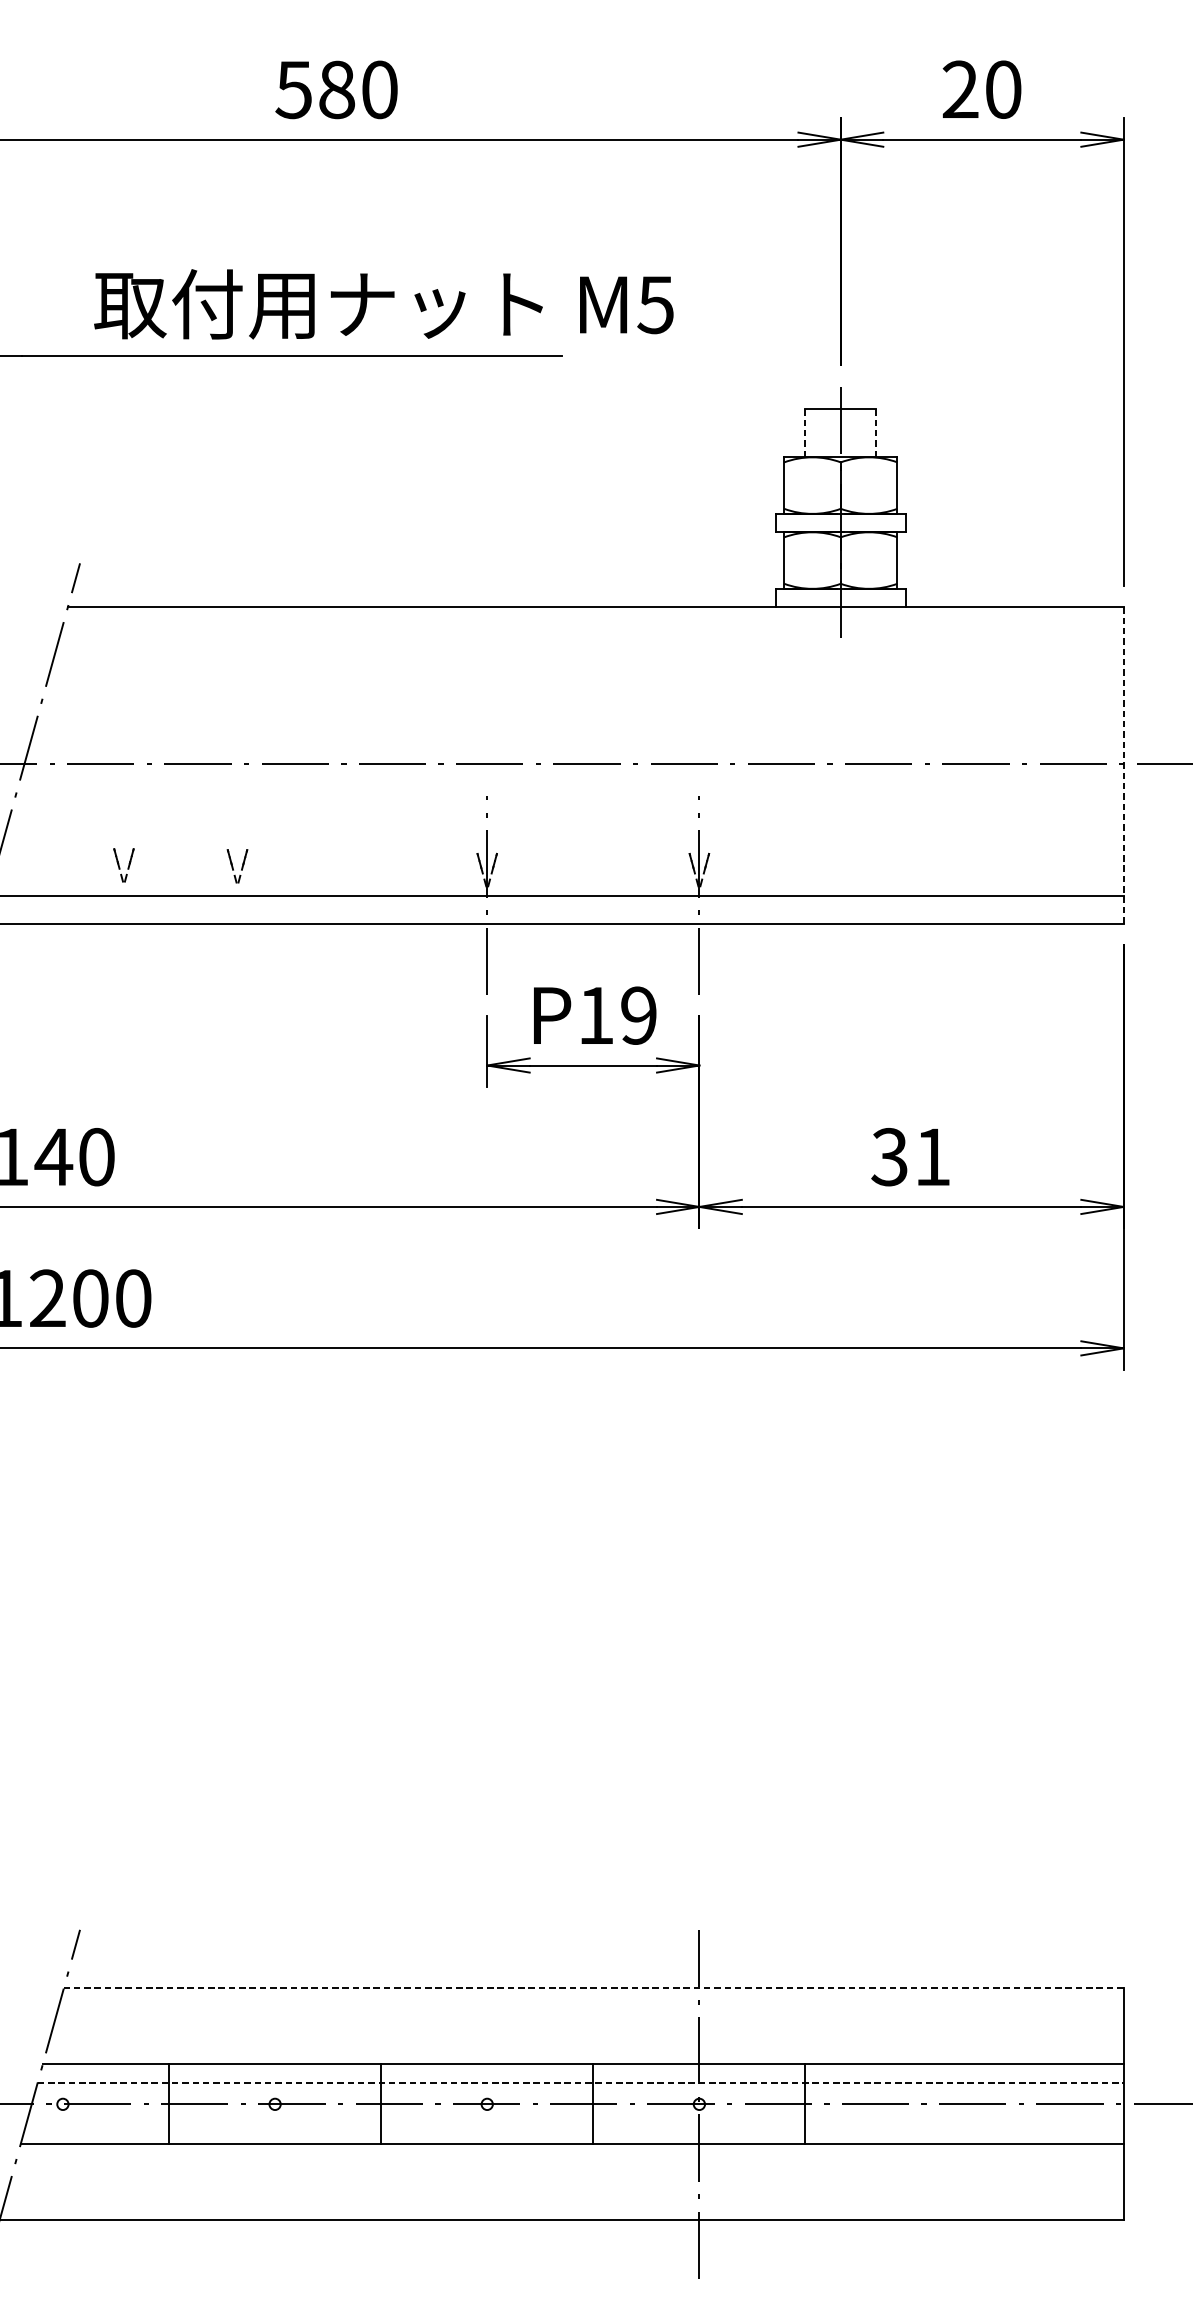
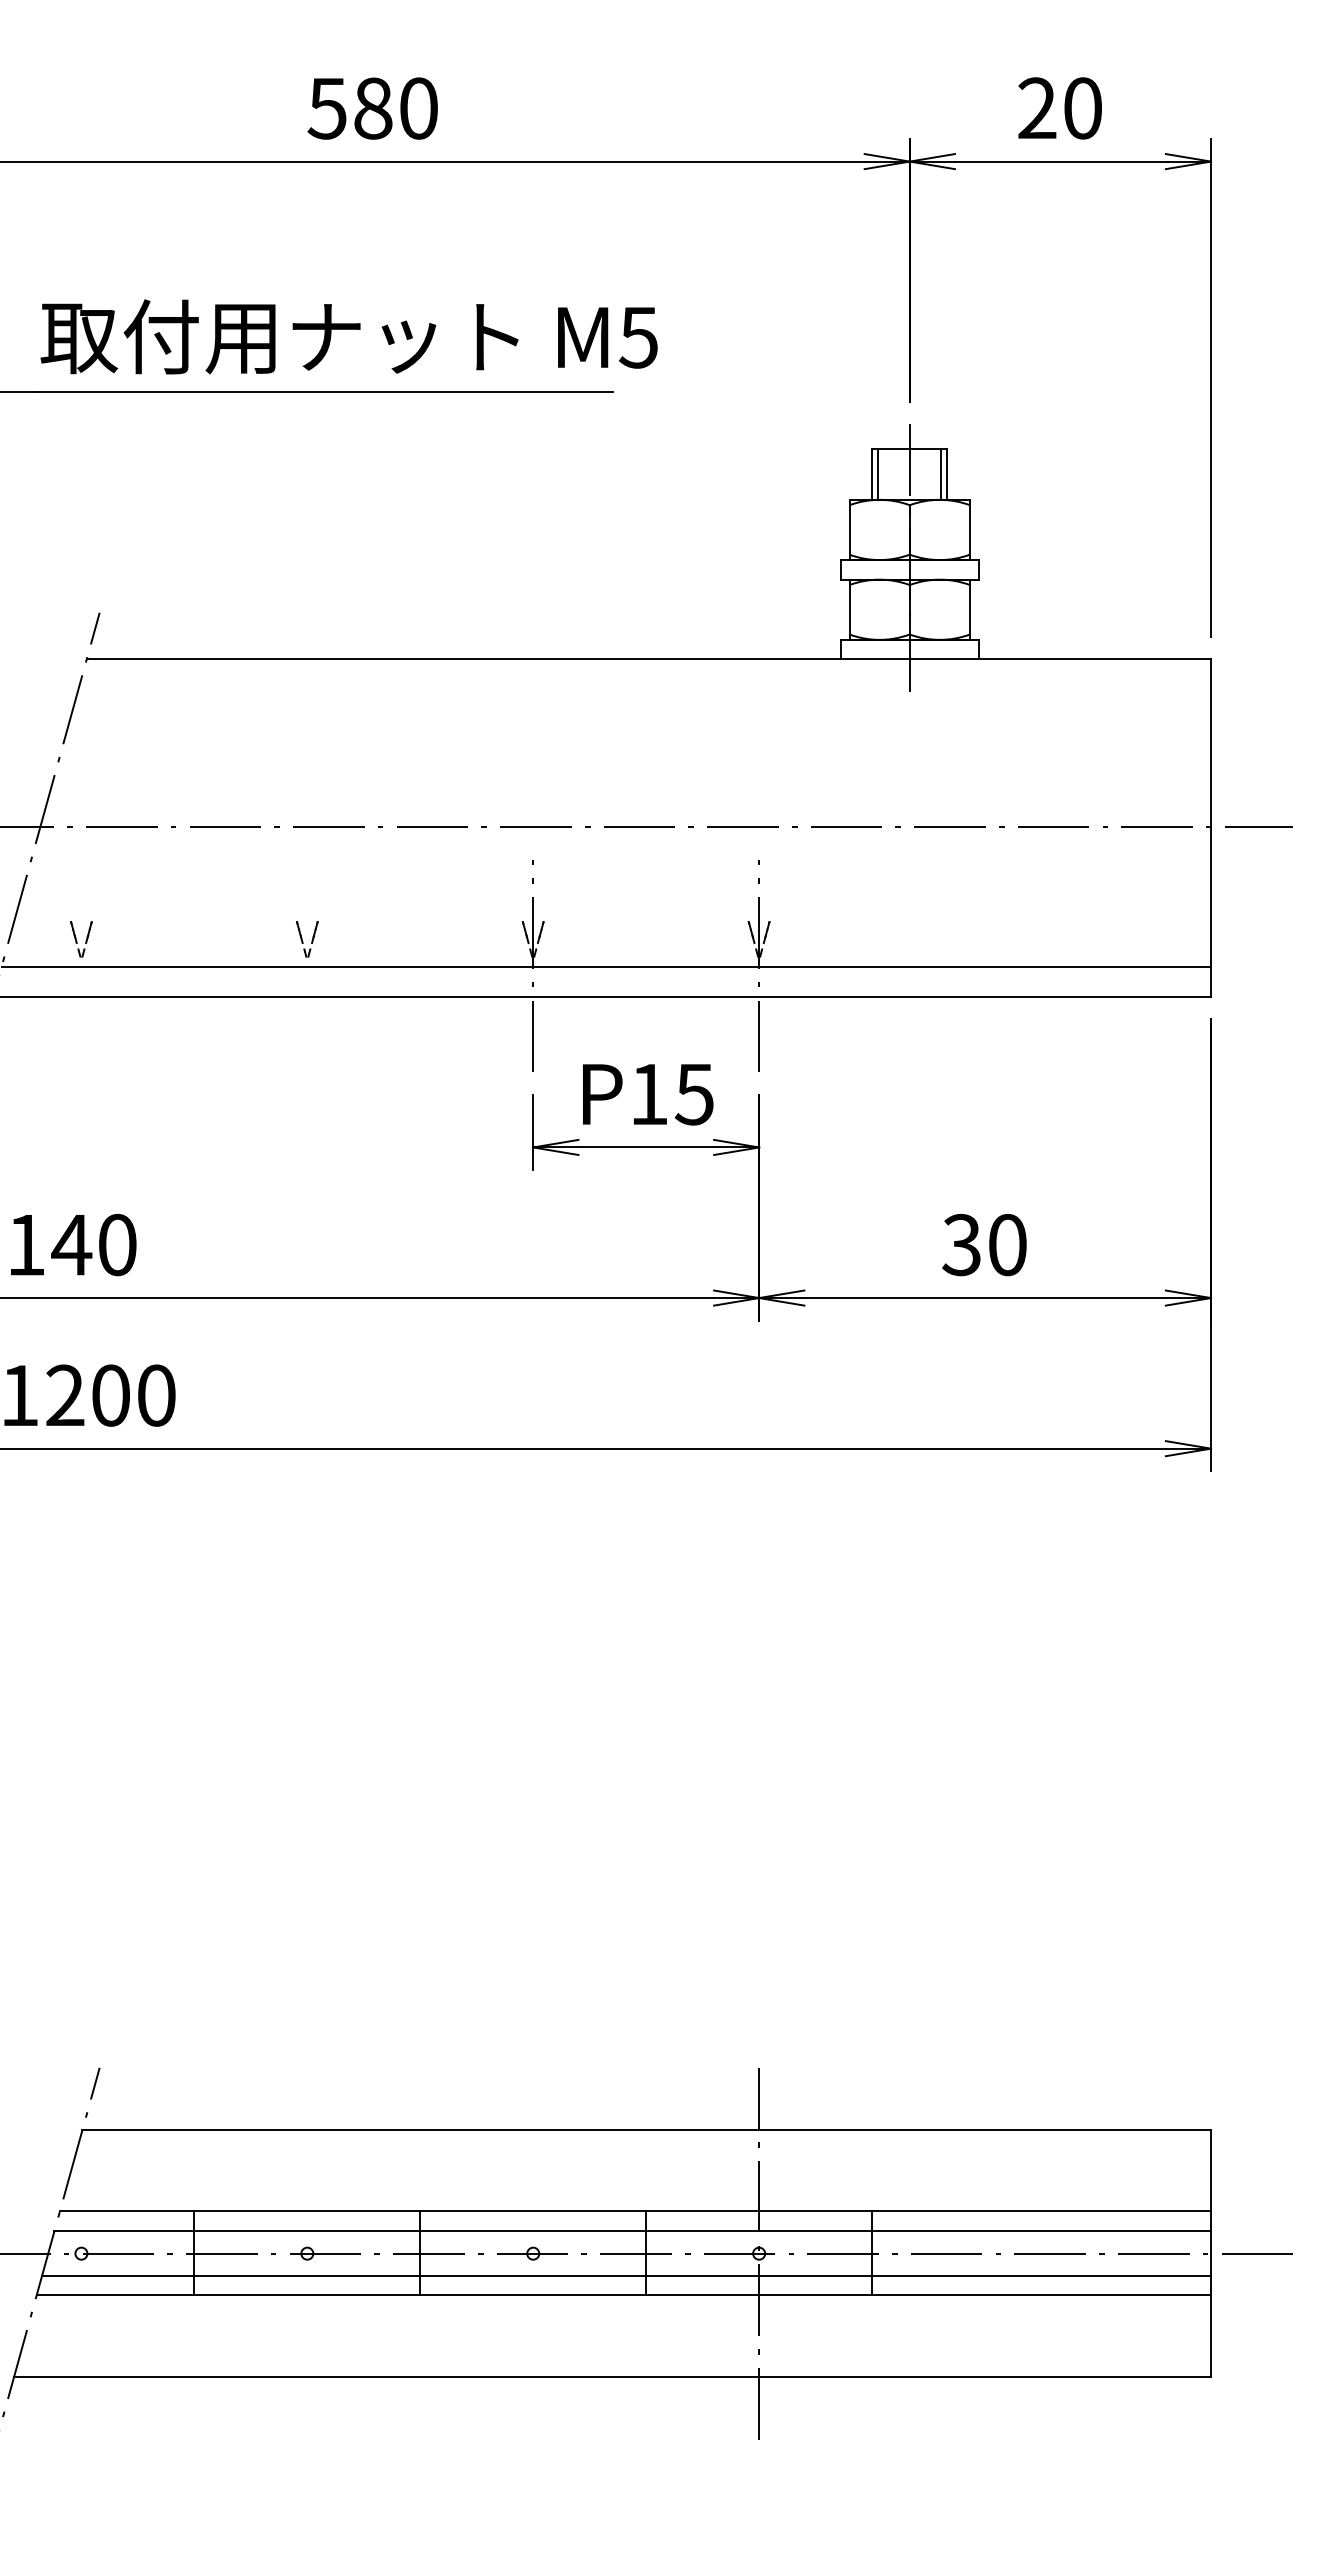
text: (383, 303) -> (348, 336), moved
line: (811, 432) -> (878, 473), added
line: (870, 432) -> (941, 473), added
line: (805, 433) -> (872, 474), dashed -> solid
line: (876, 433) -> (947, 474), dashed -> solid
line: (1123, 765) -> (1210, 828), dashed -> solid
part: (124, 865) -> (81, 939), moved
part: (237, 866) -> (307, 939), moved
text: (637, 1015) -> (693, 1094), P19 -> P15
text: (932, 1157) -> (1007, 1245), 31 -> 30
line: (593, 1988) -> (646, 2130), dashed -> solid
line: (581, 2083) -> (633, 2231), dashed -> solid
line: (573, 2125) -> (625, 2276), added

